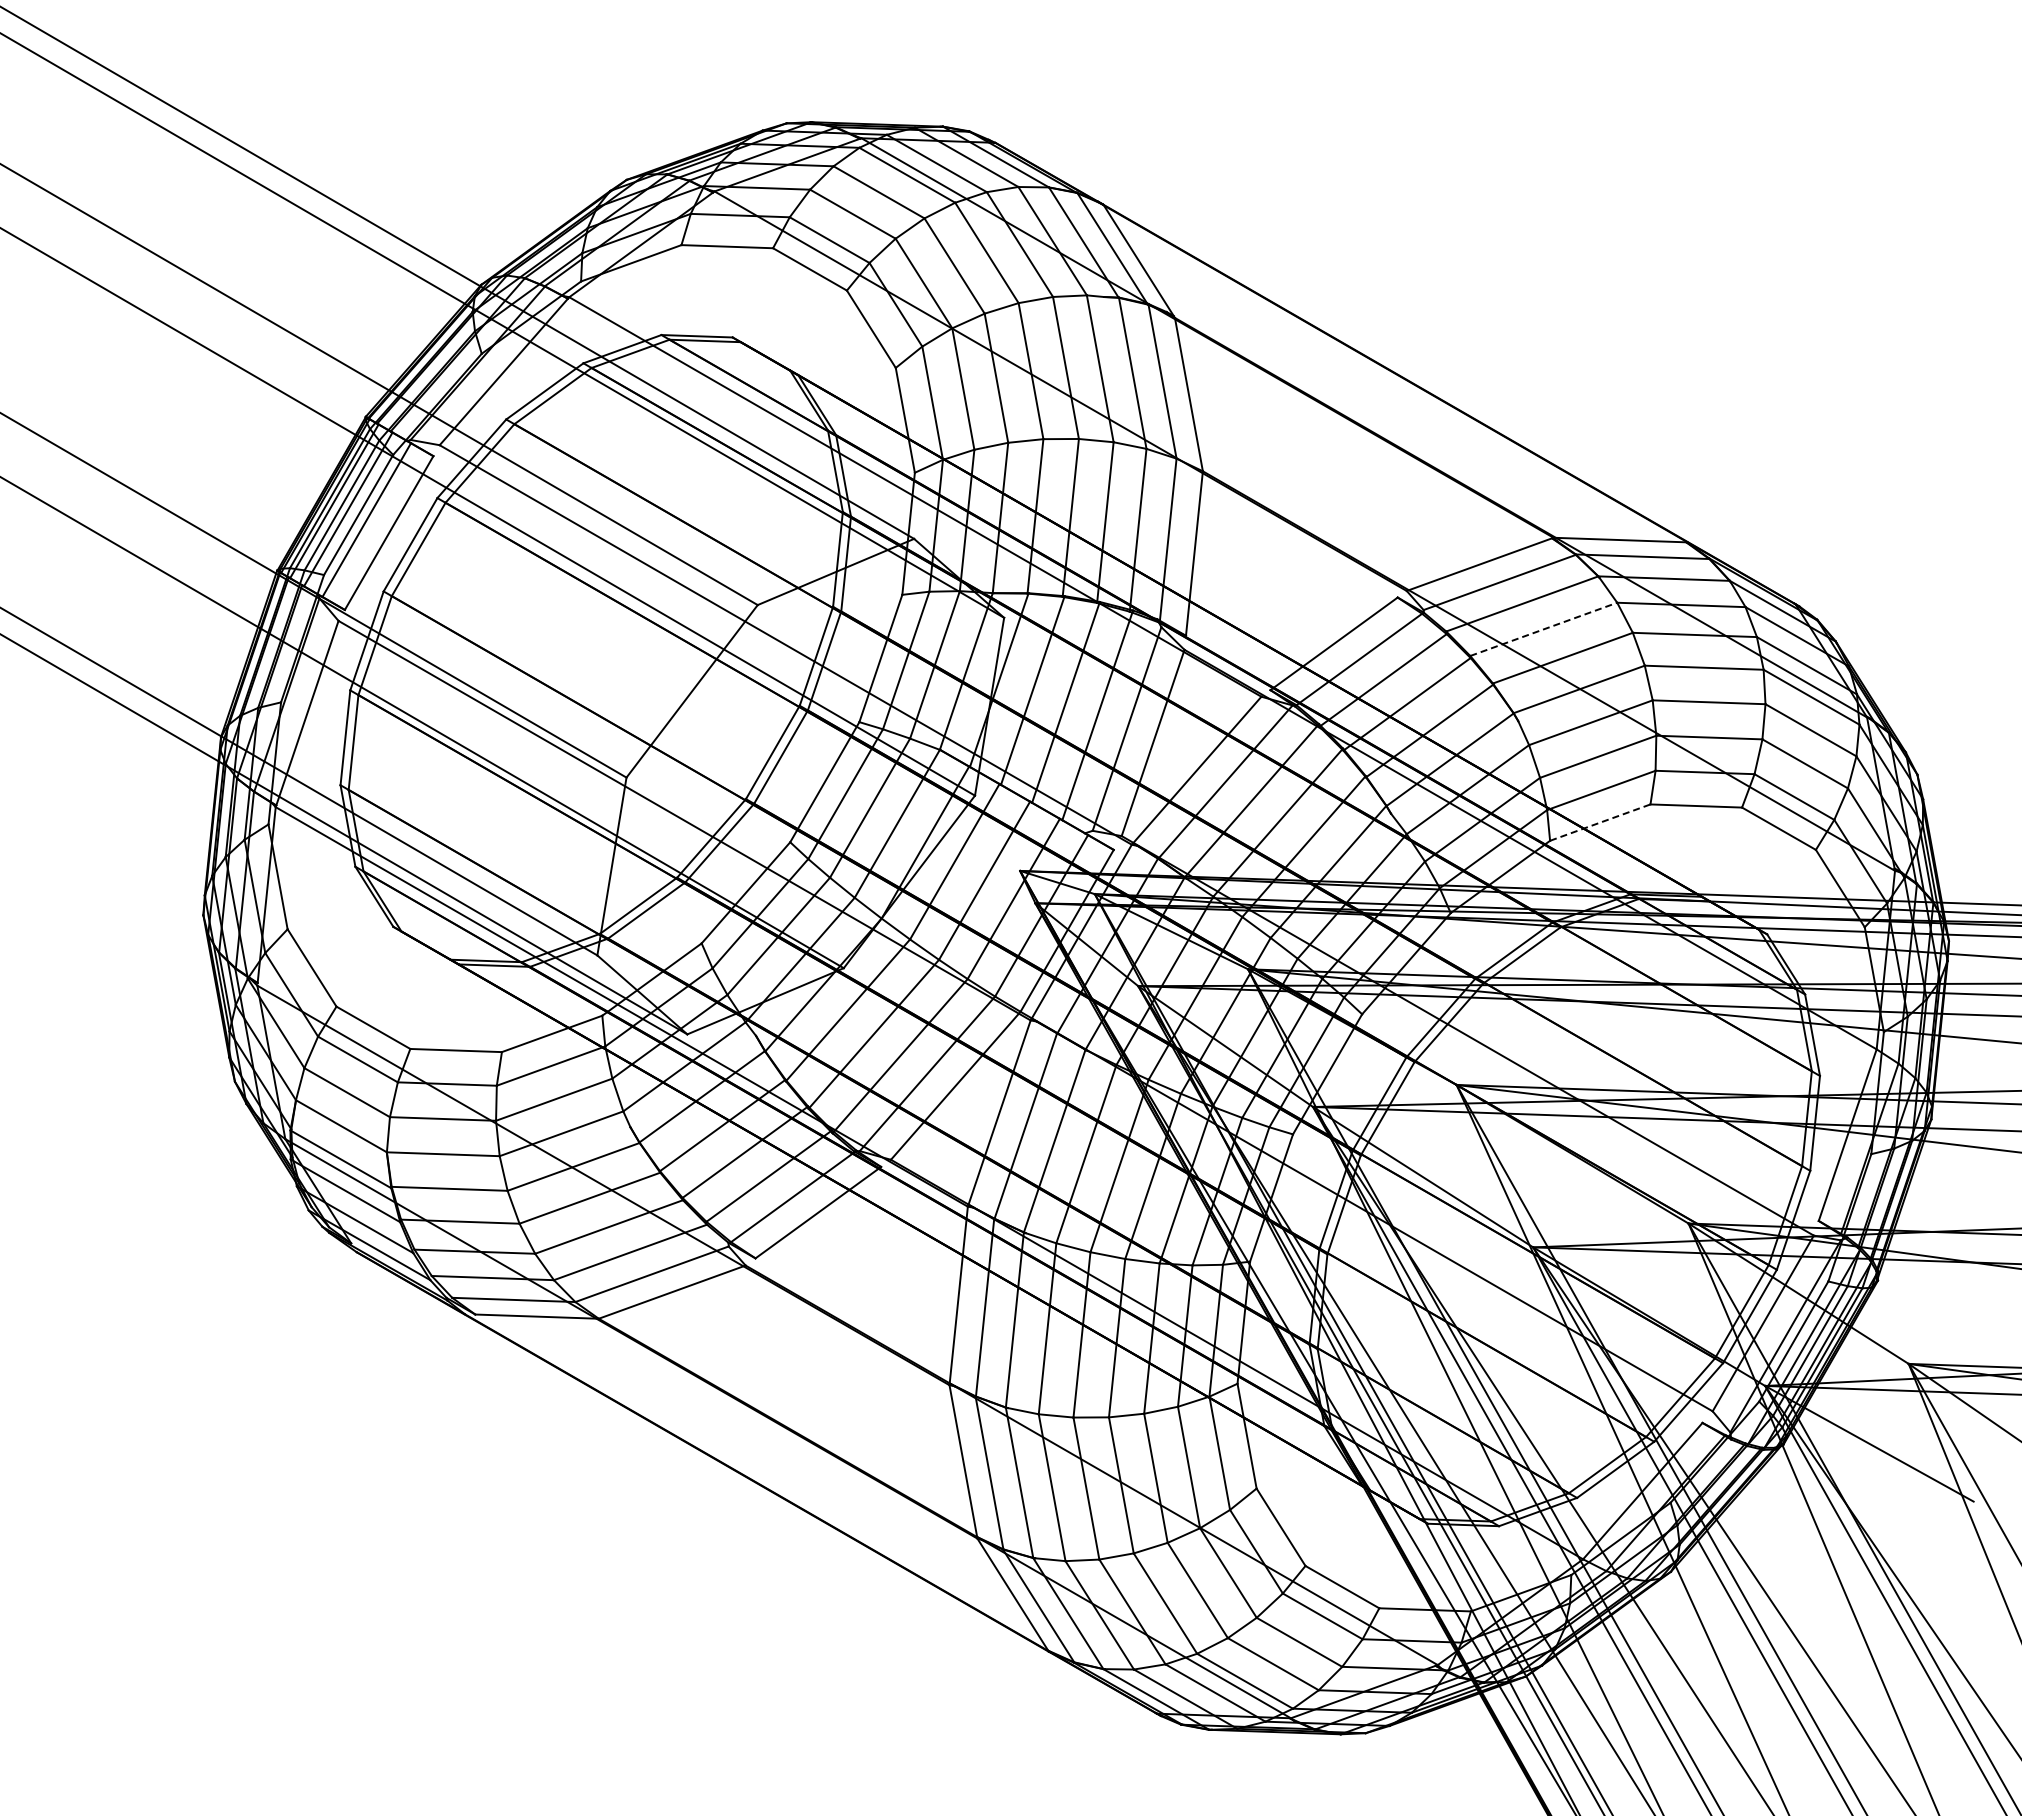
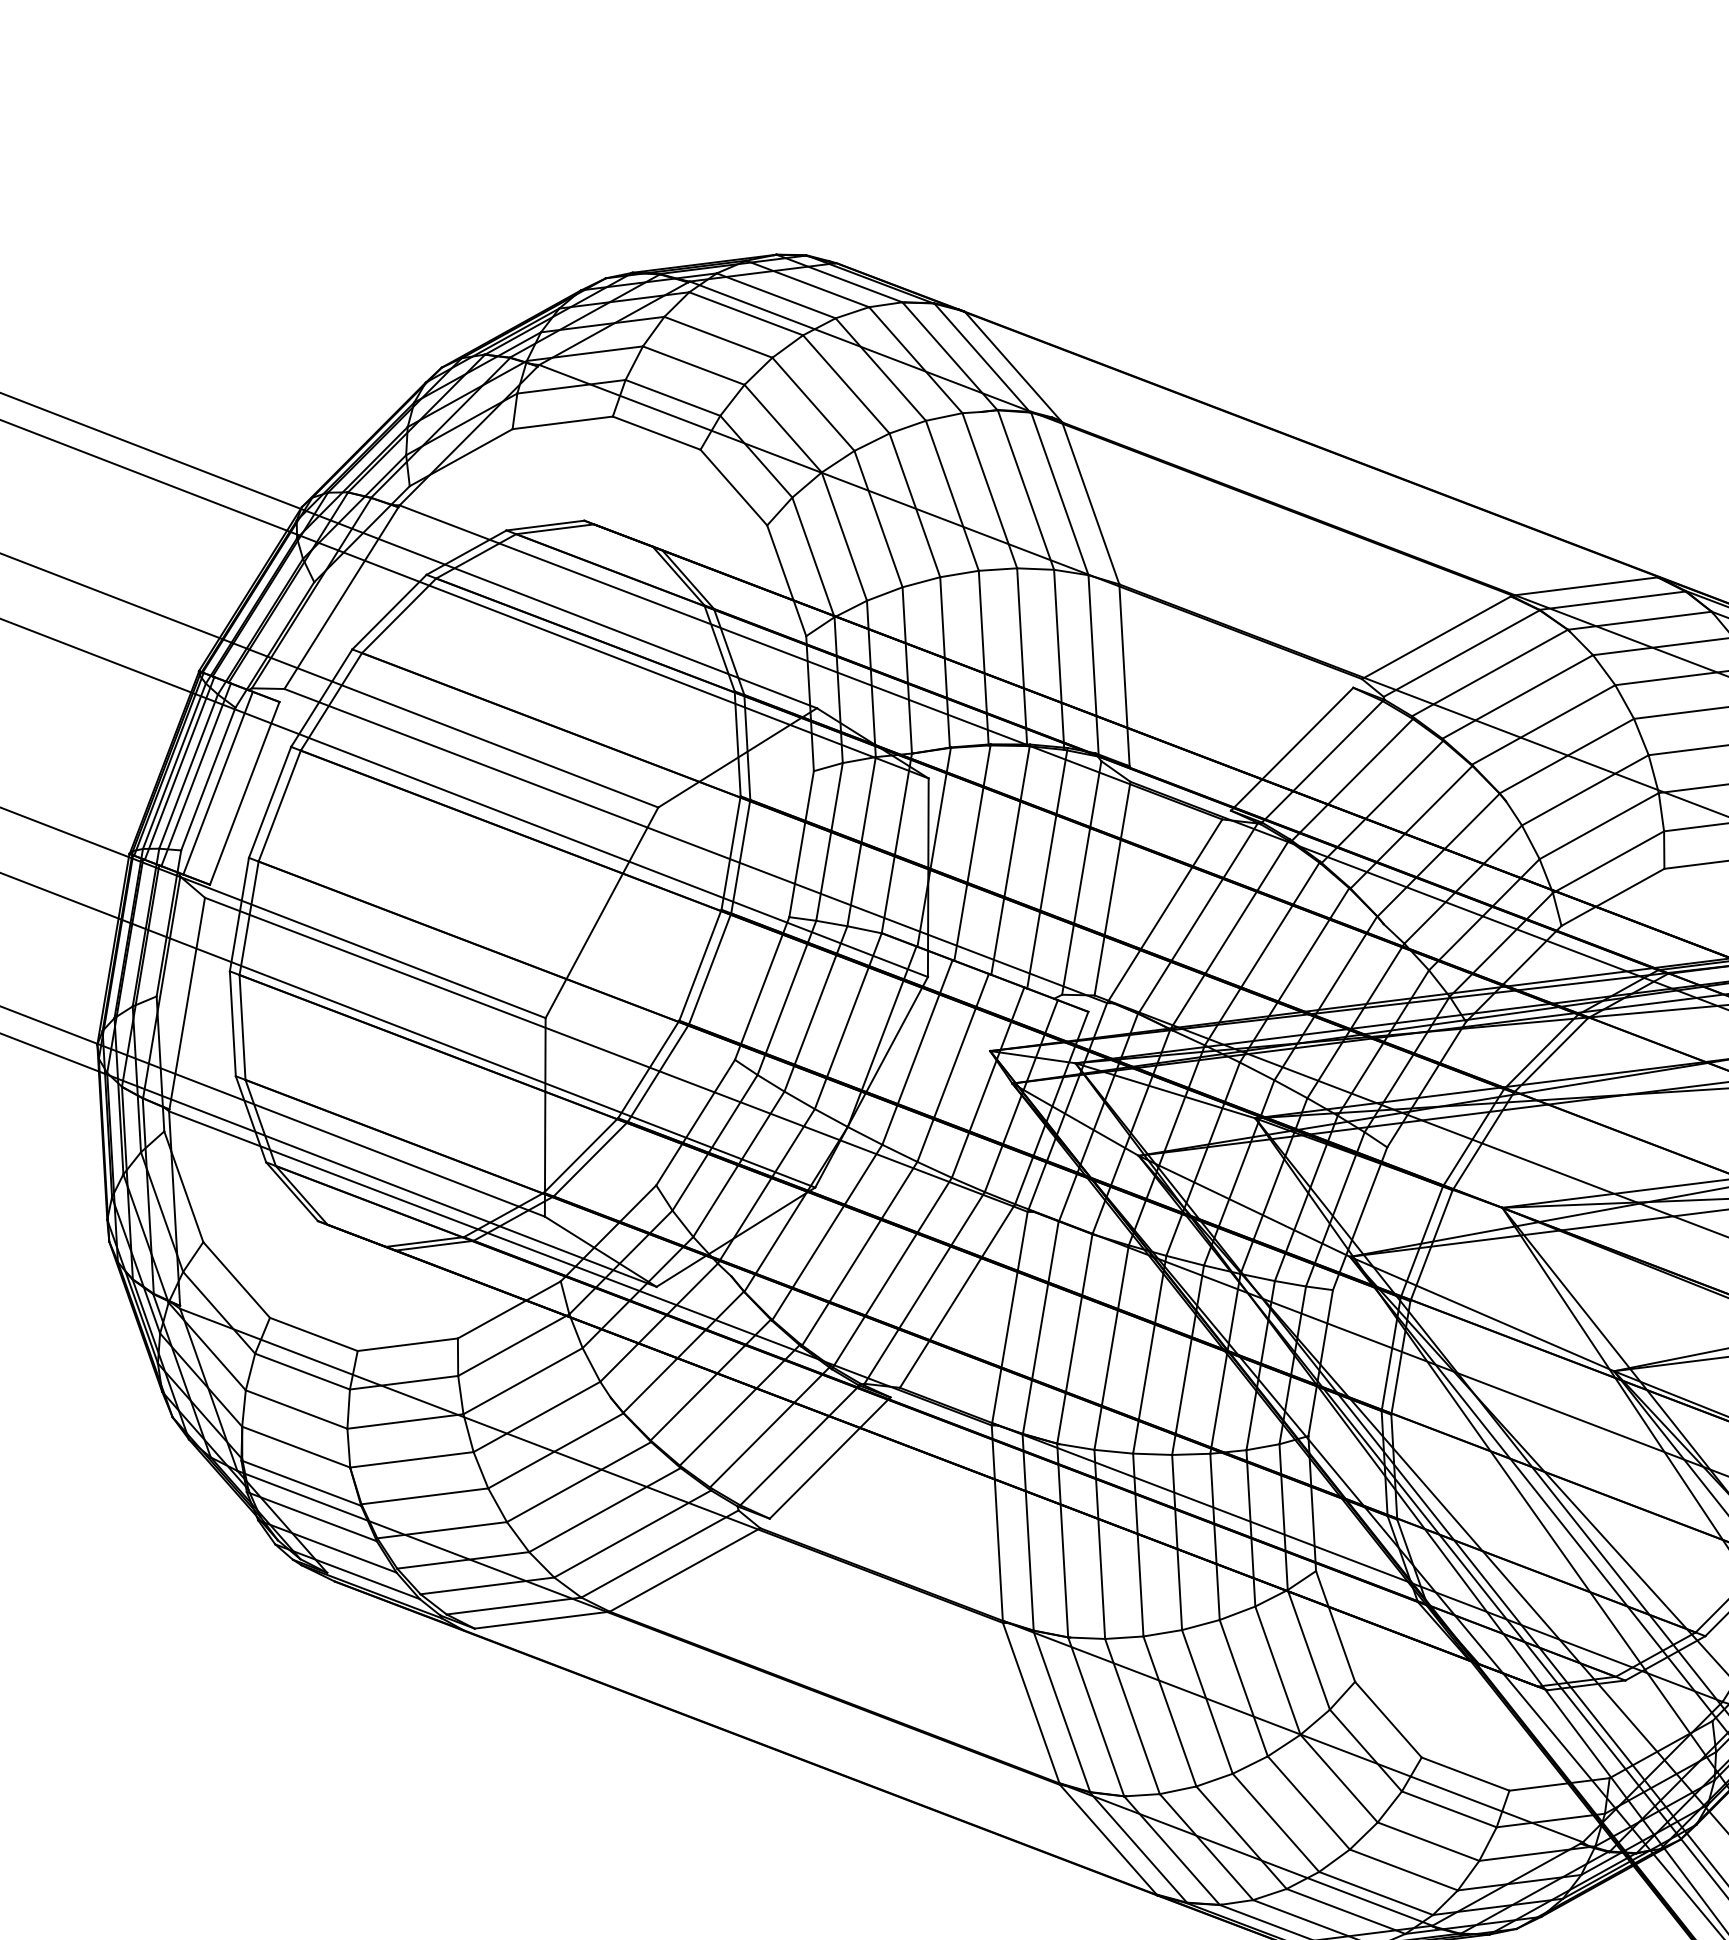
line: (1544, 629) -> (1518, 696), dashed -> solid
line: (1600, 822) -> (1613, 897), dashed -> solid

